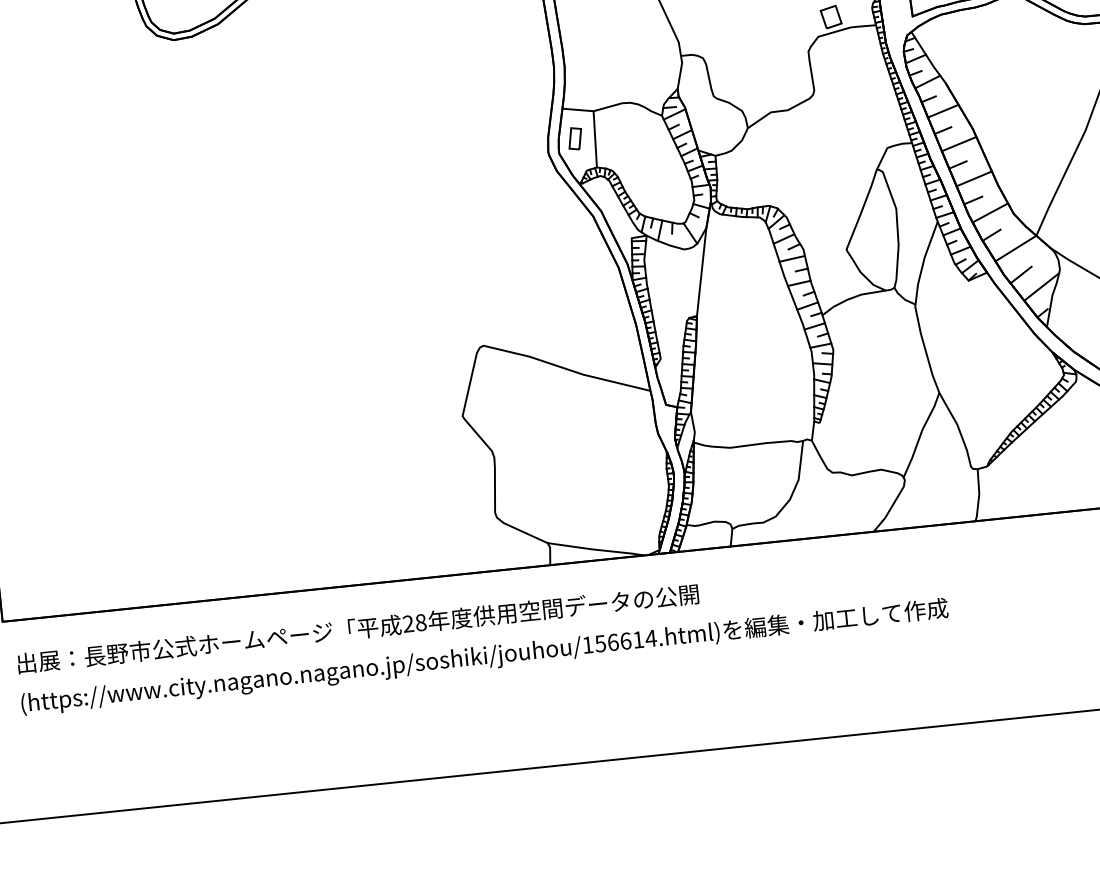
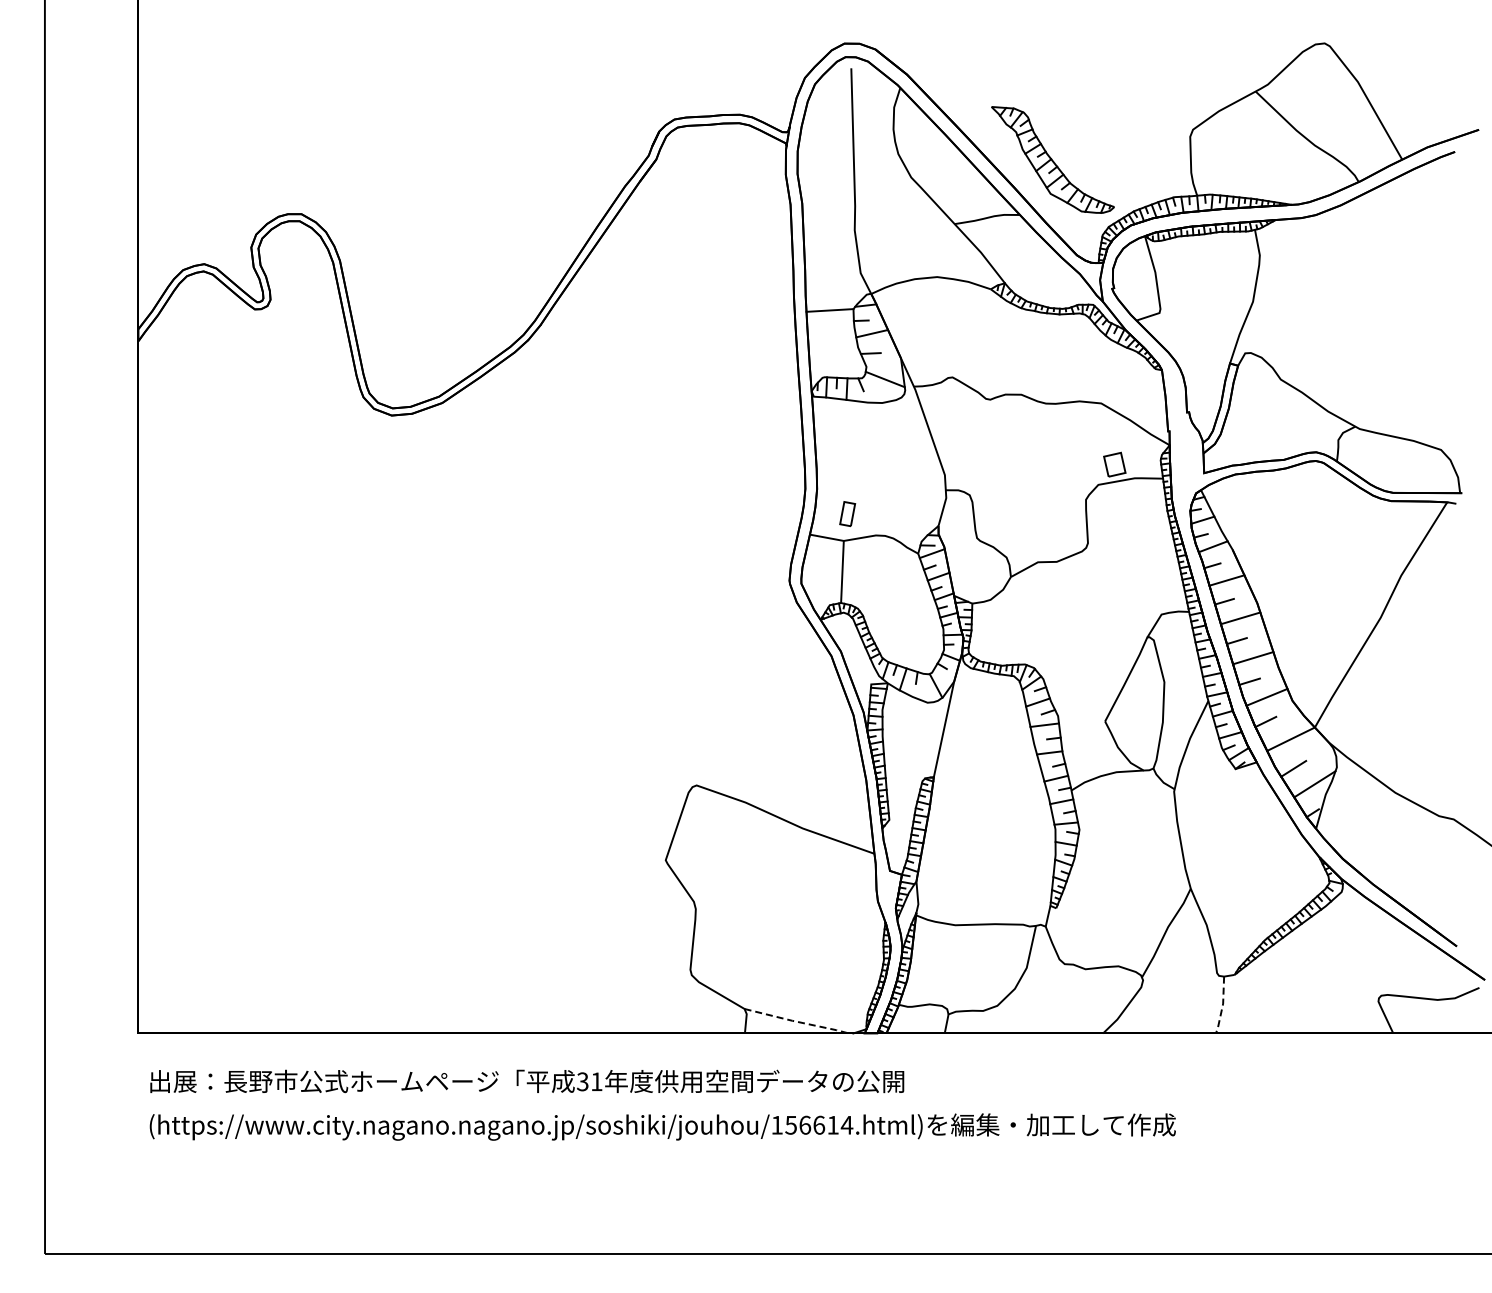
part: (575, 138) -> (847, 513), moved
line: (978, 495) -> (1222, 1005), solid -> dashed
line: (596, 549) -> (797, 1021), solid -> dashed
text: (414, 623) -> (589, 1081), 28 -> 31

